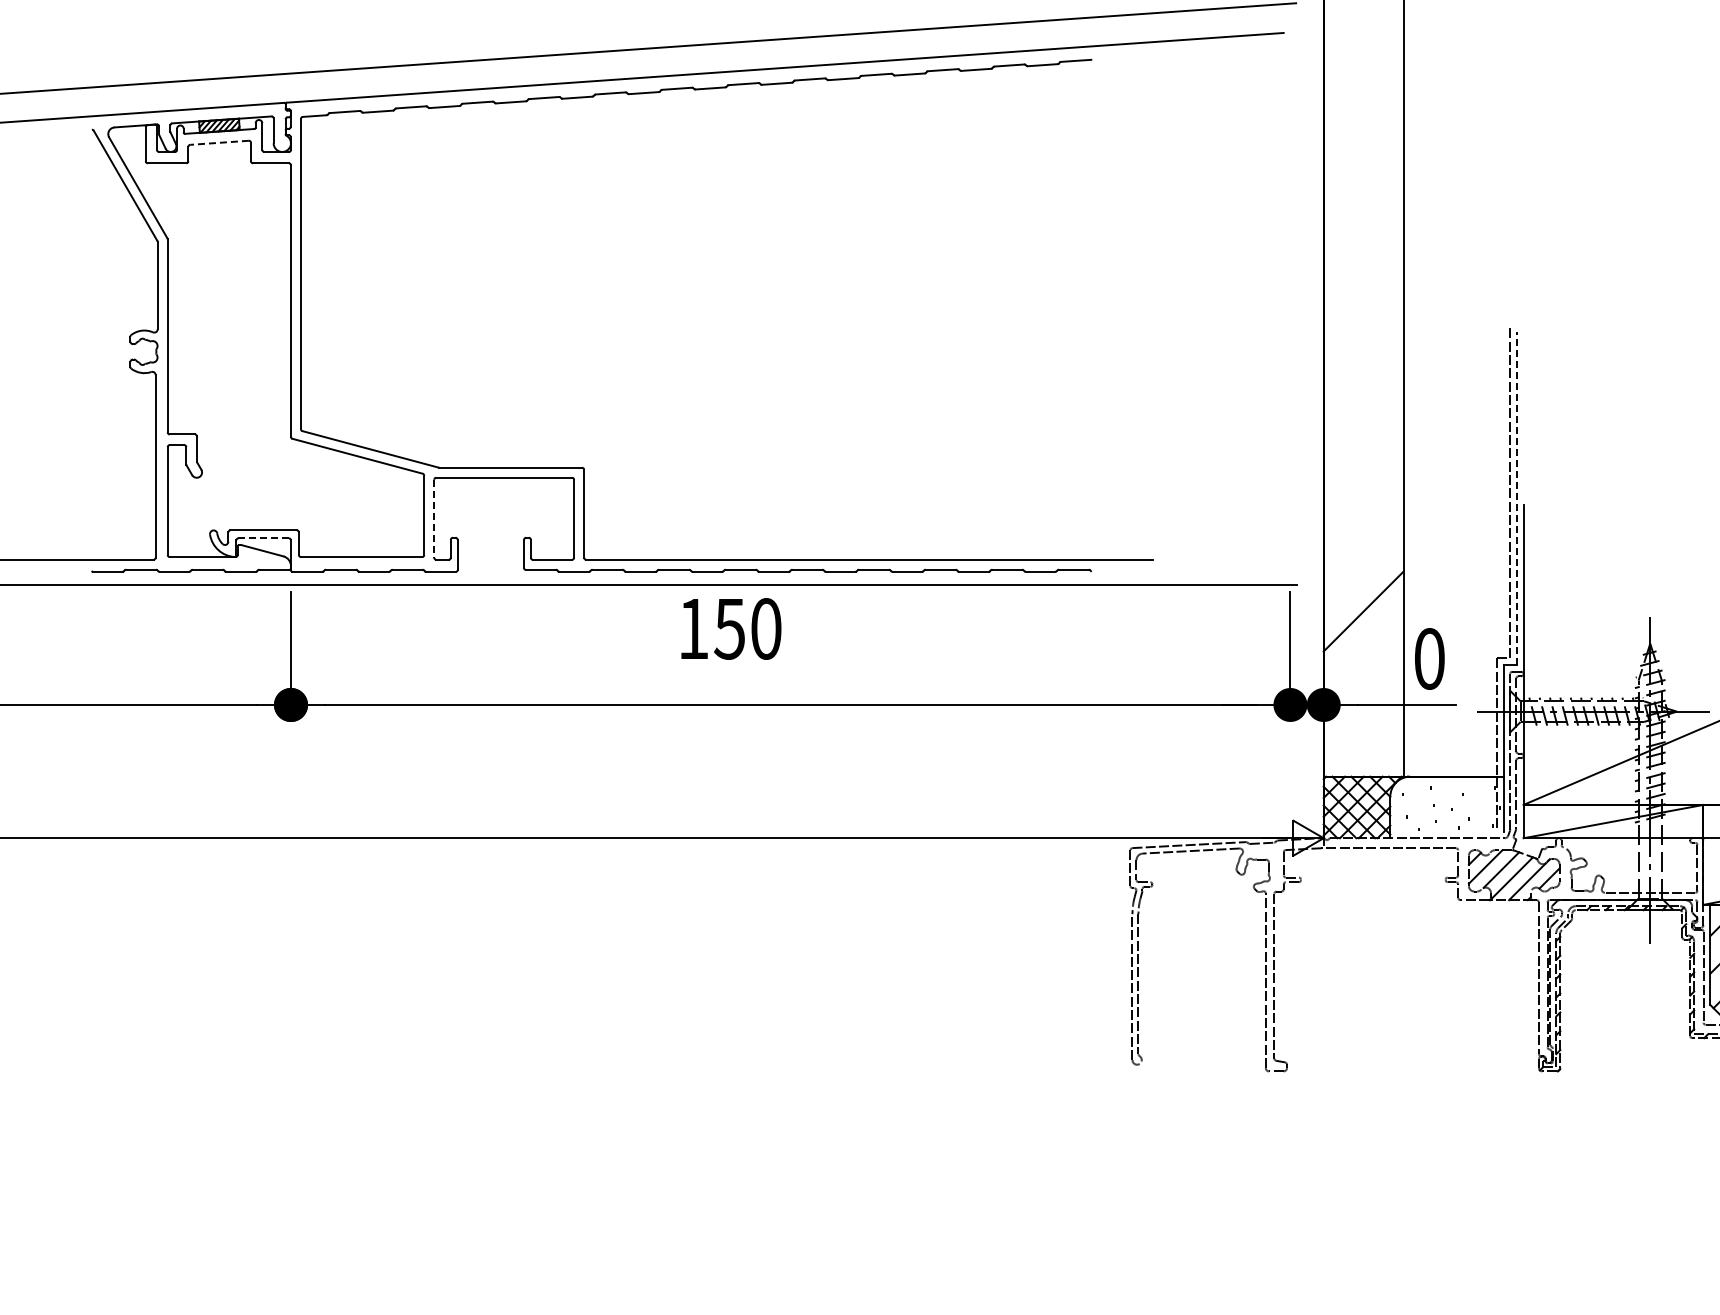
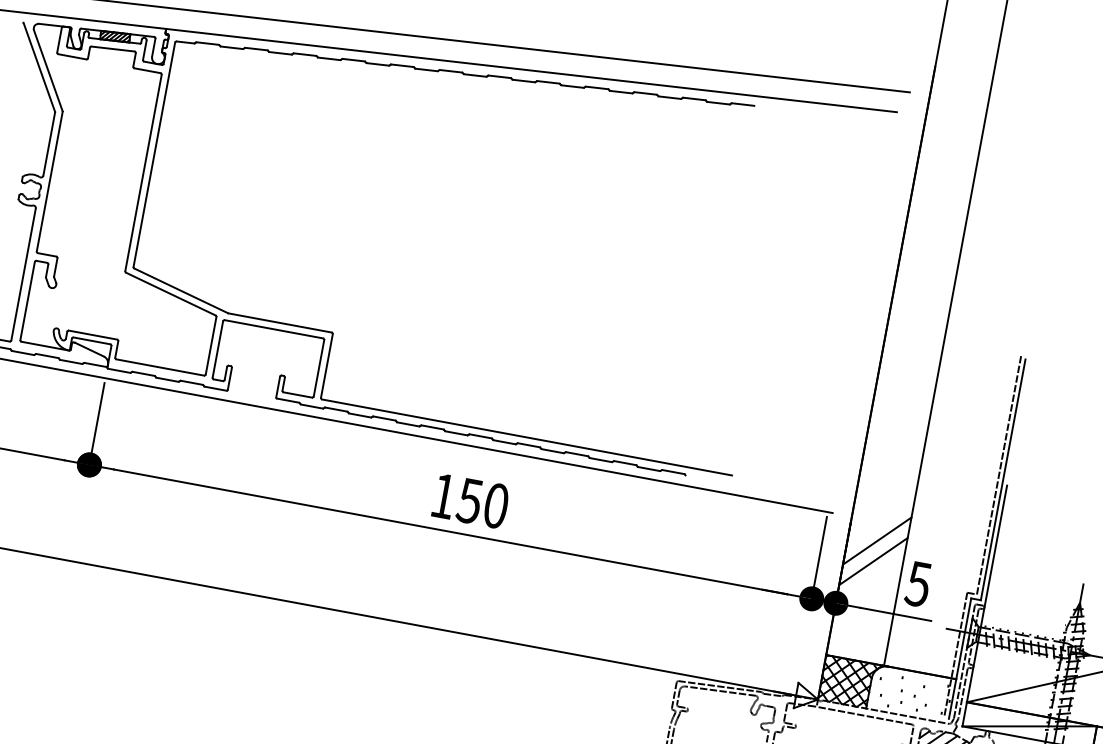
line: (219, 142) -> (113, 48), dashed -> solid
line: (1516, 498) -> (1002, 479), dashed -> solid
line: (434, 518) -> (218, 349), dashed -> solid
line: (263, 538) -> (91, 340), dashed -> solid
text: (731, 628) -> (471, 500), moved
line: (1363, 639) -> (873, 561), added
text: (1428, 658) -> (917, 583), 0 -> 5

